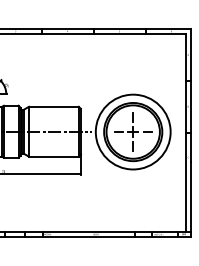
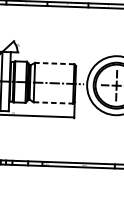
line: (53, 106) -> (54, 63), solid -> dashed
line: (53, 156) -> (53, 102), solid -> dashed

